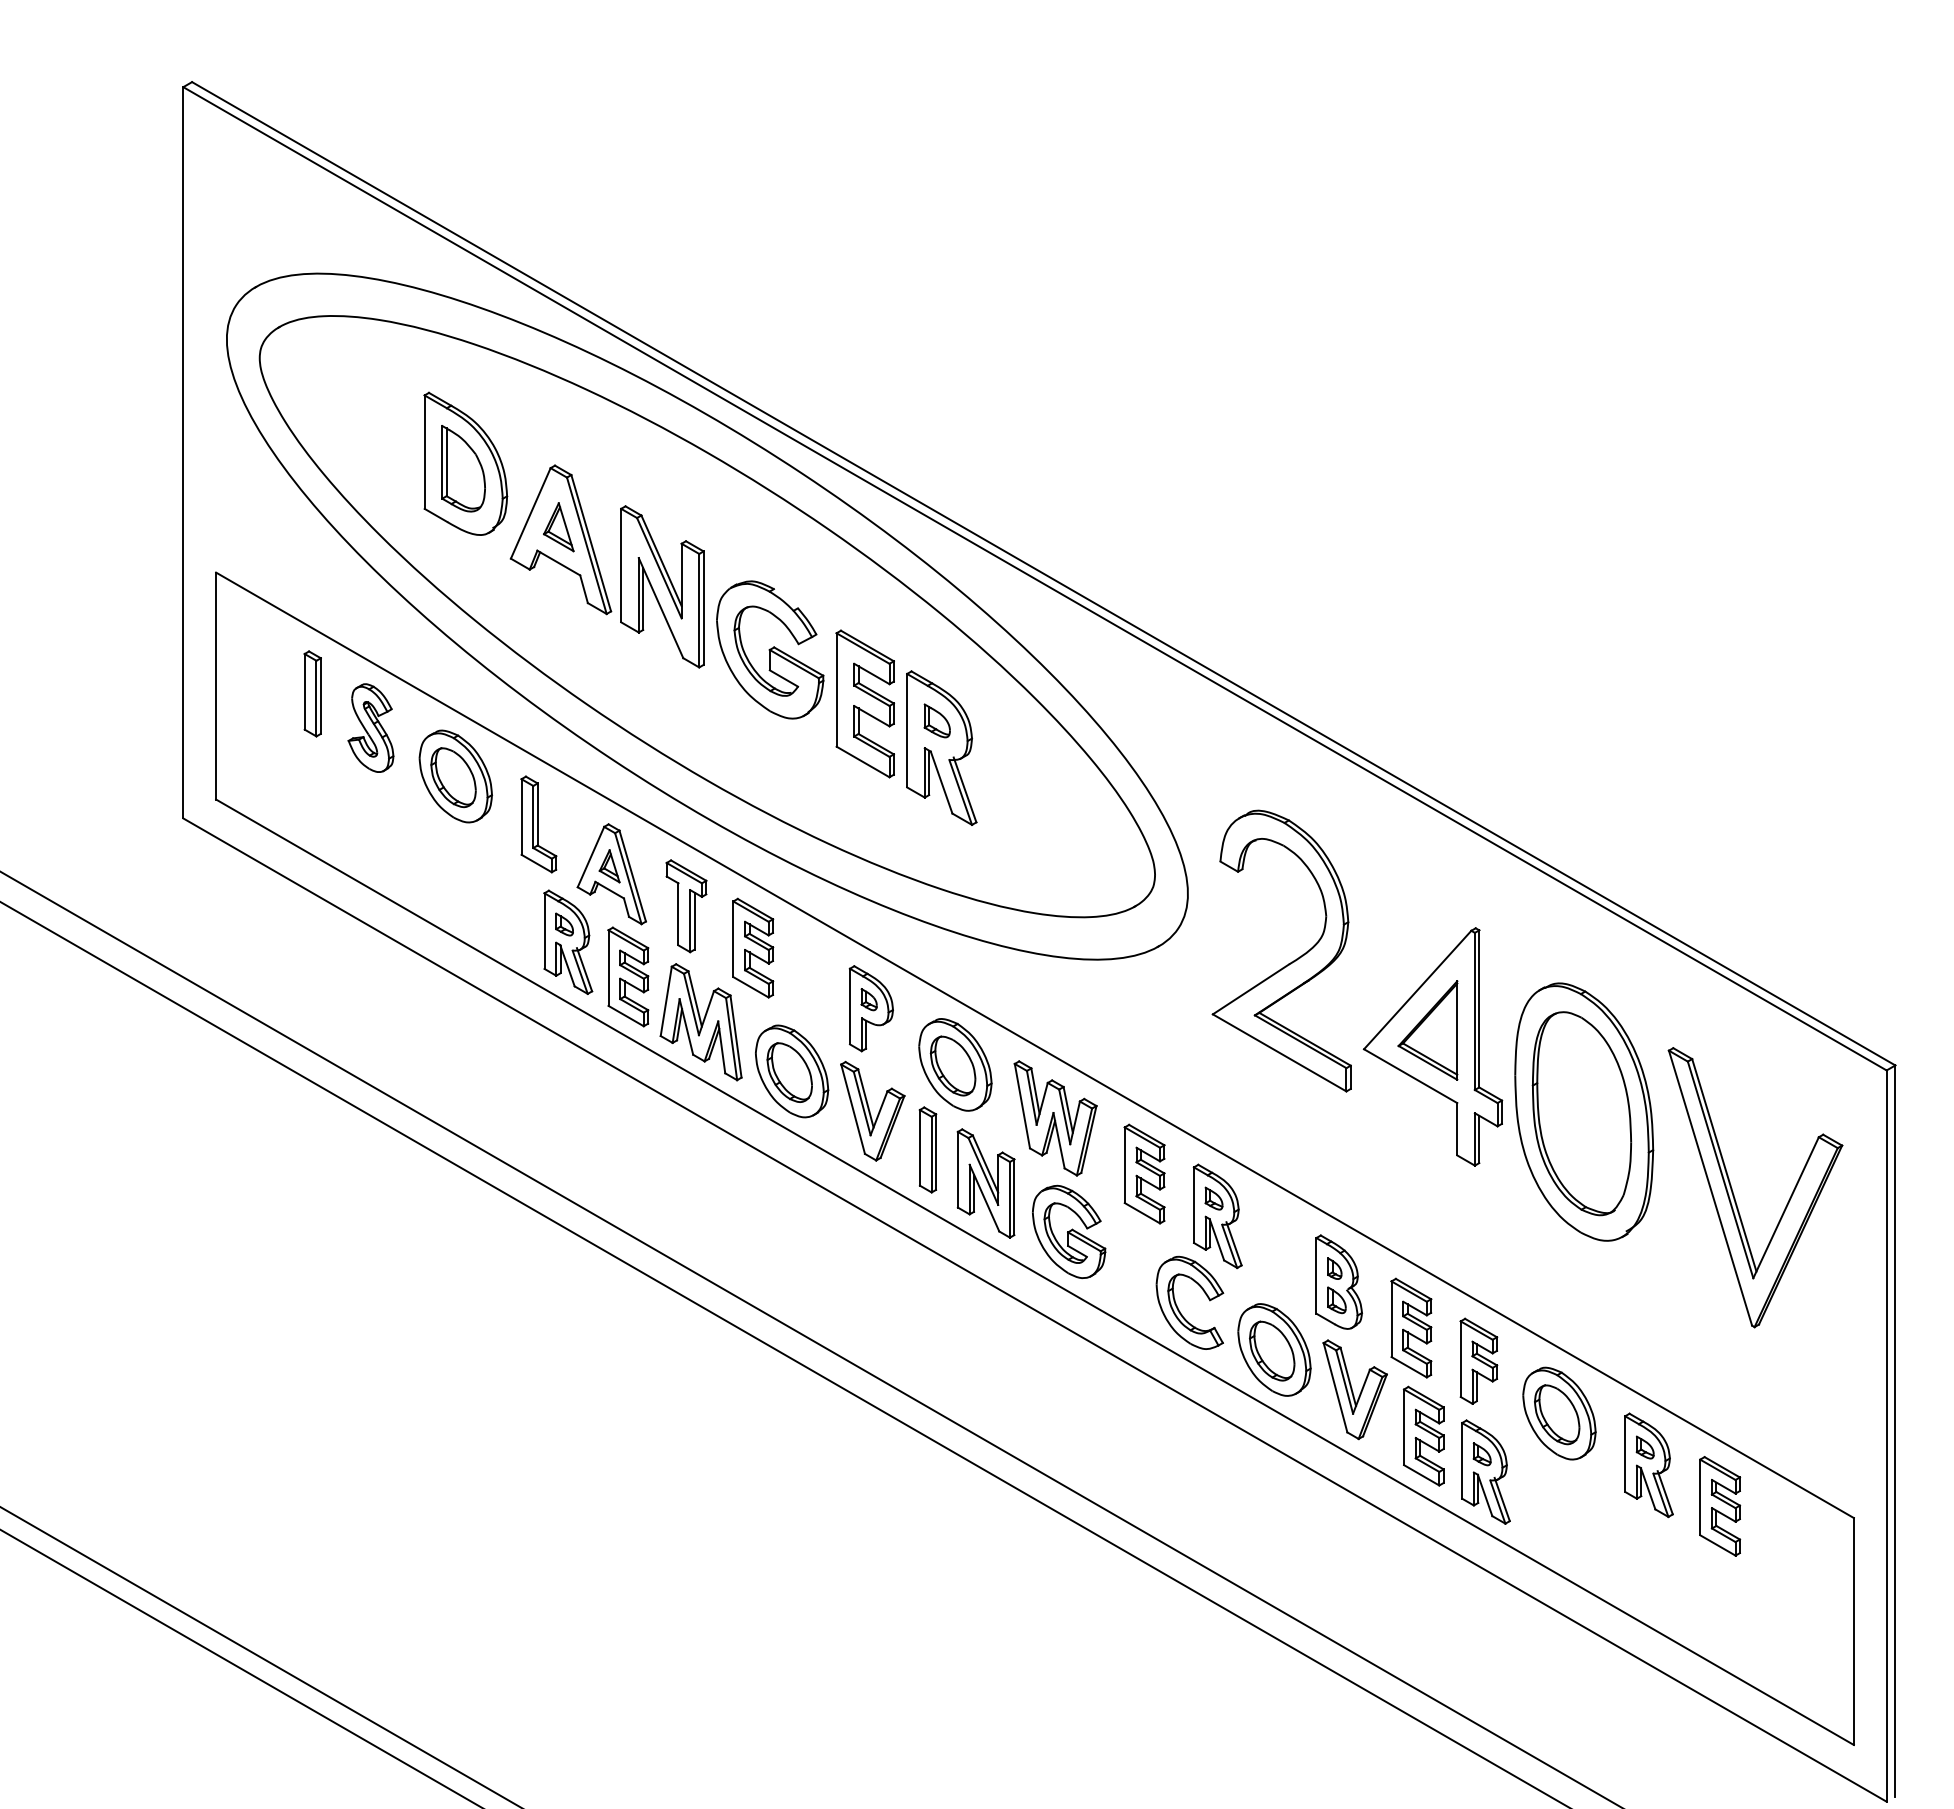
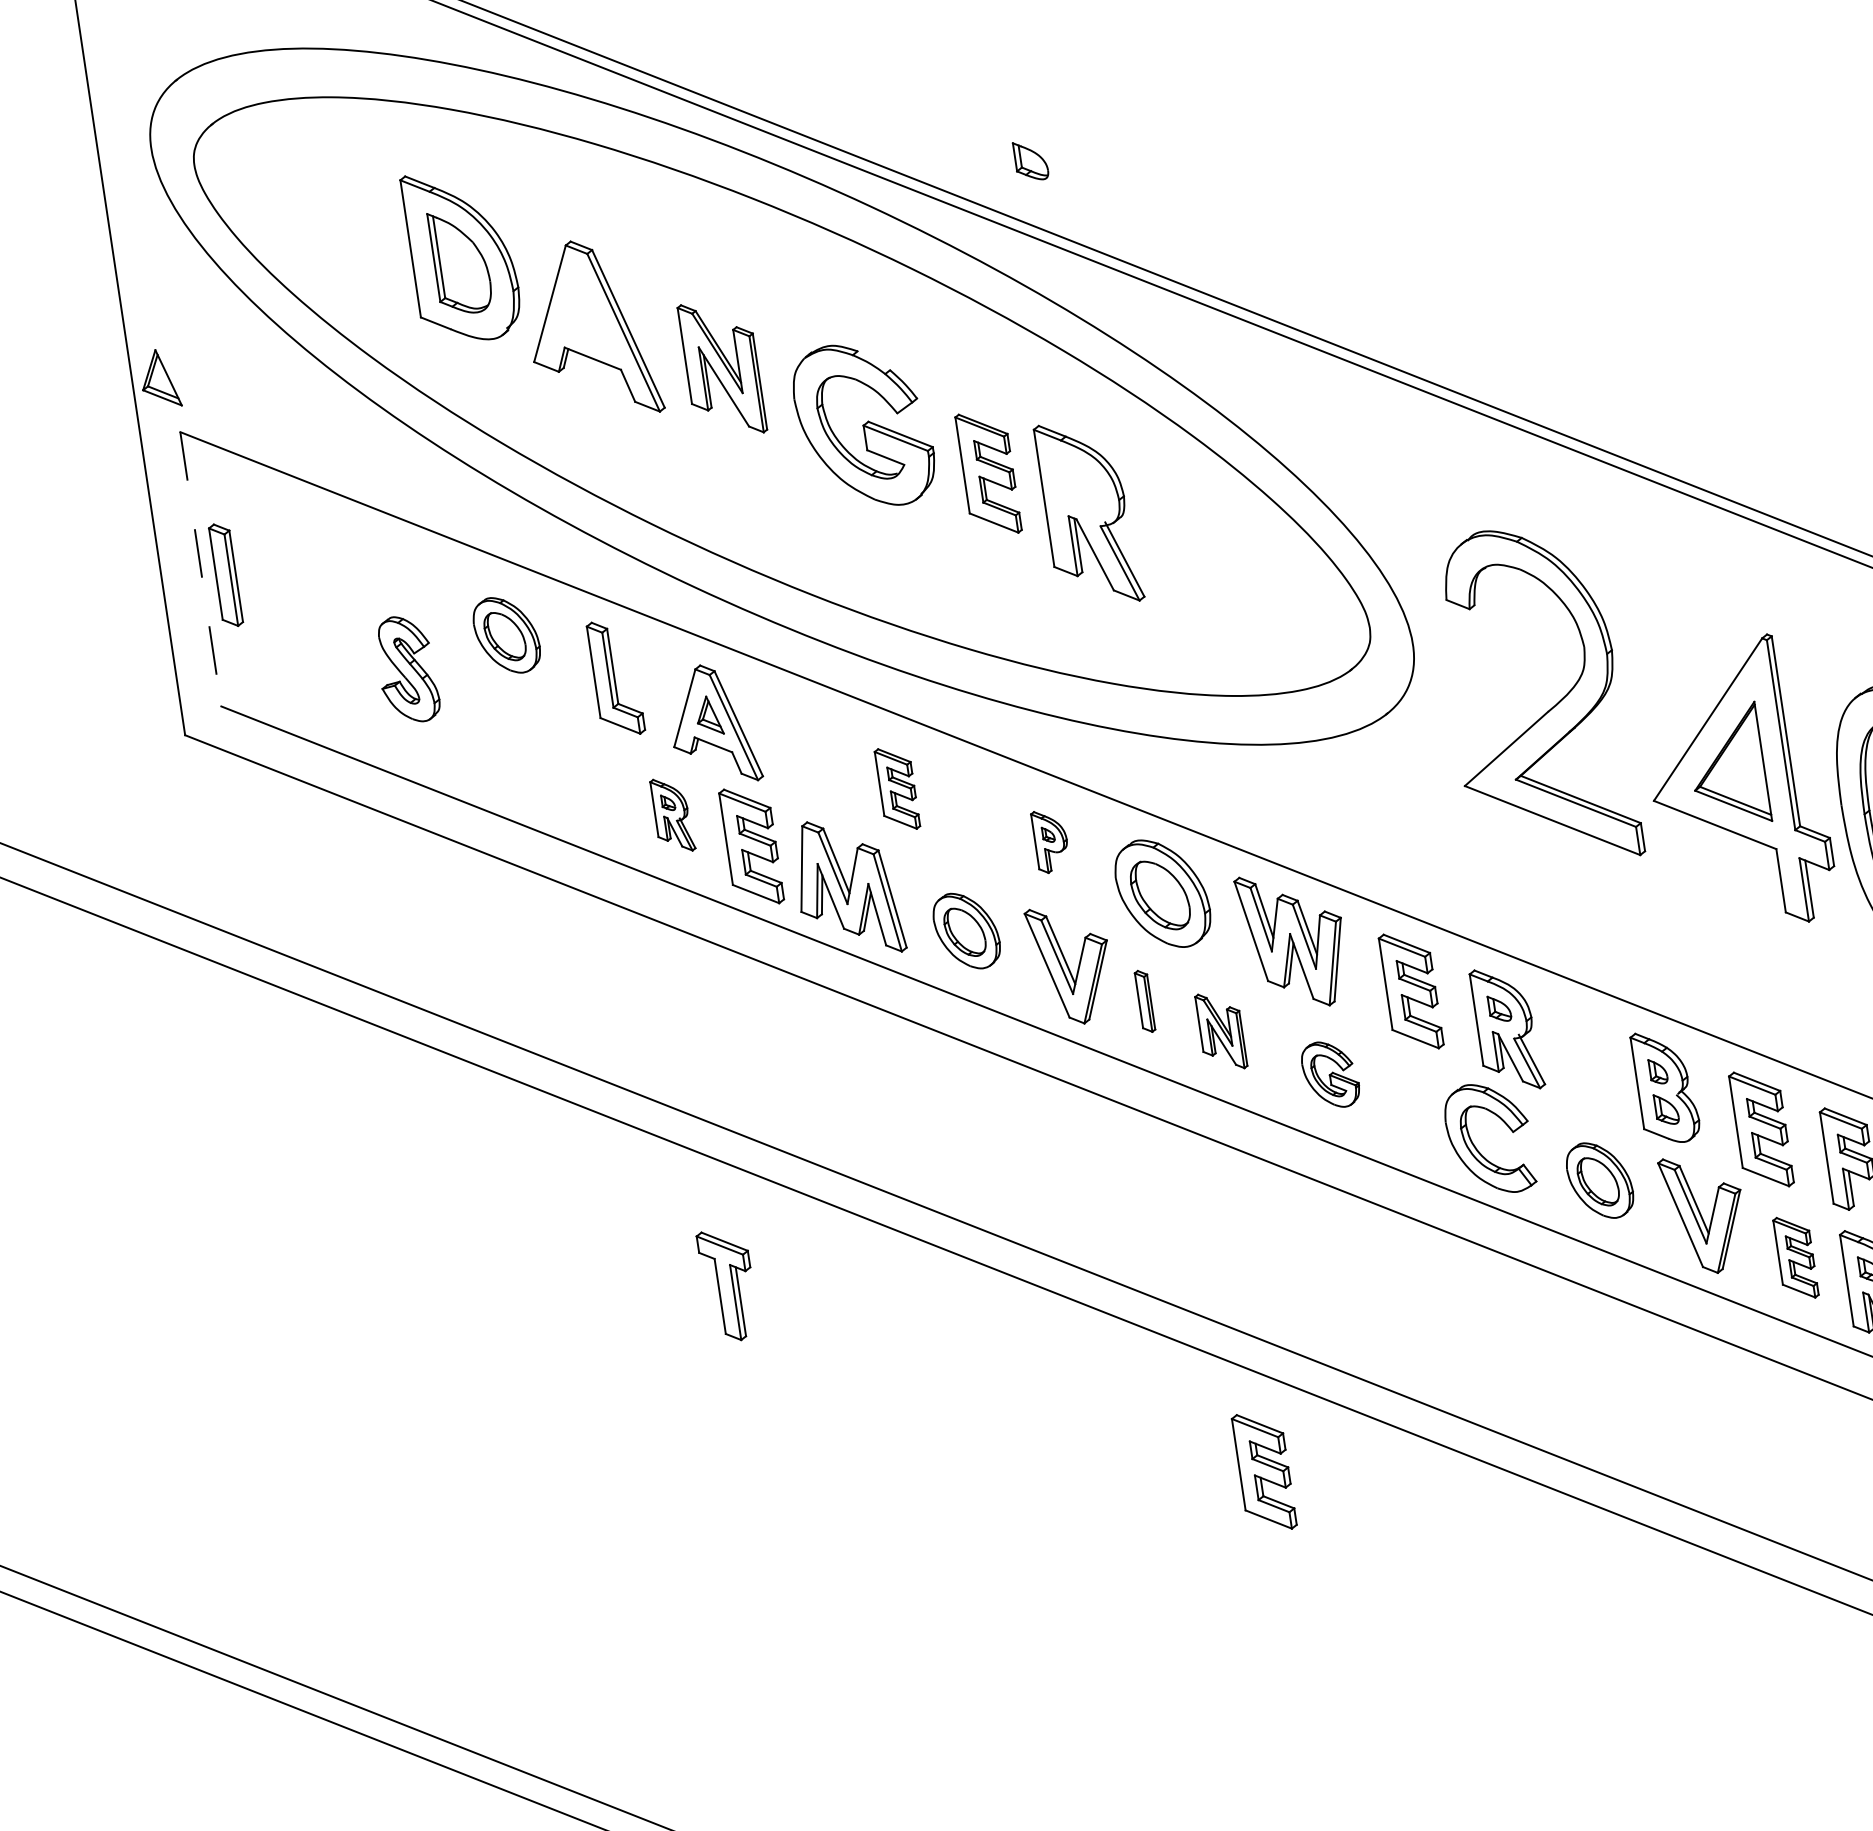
part: (558, 527) -> (159, 379), moved
part: (662, 586) -> (722, 368), size x0.7
line: (216, 686) -> (201, 569), solid -> dashed
part: (312, 693) -> (225, 574), moved
part: (864, 703) -> (987, 473), size x0.7
part: (936, 720) -> (1029, 160), moved
part: (370, 727) -> (406, 668), moved
part: (455, 776) -> (506, 635), size x0.7
part: (686, 906) -> (728, 1285), moved
part: (568, 941) -> (672, 814), size x0.6
part: (753, 947) -> (897, 788), size x0.7
part: (870, 1008) -> (1050, 840), size x0.6
part: (792, 1071) -> (967, 931), size x0.7
part: (927, 1149) -> (1144, 1000), size x0.6
part: (985, 1183) -> (1220, 1031), size x0.6
part: (1069, 1231) -> (1330, 1074), size x0.6
part: (1274, 1349) -> (1599, 1179), size x0.7
part: (1423, 1435) -> (1795, 1257), size x0.7
part: (967, 1544) -> (1264, 1471), added

